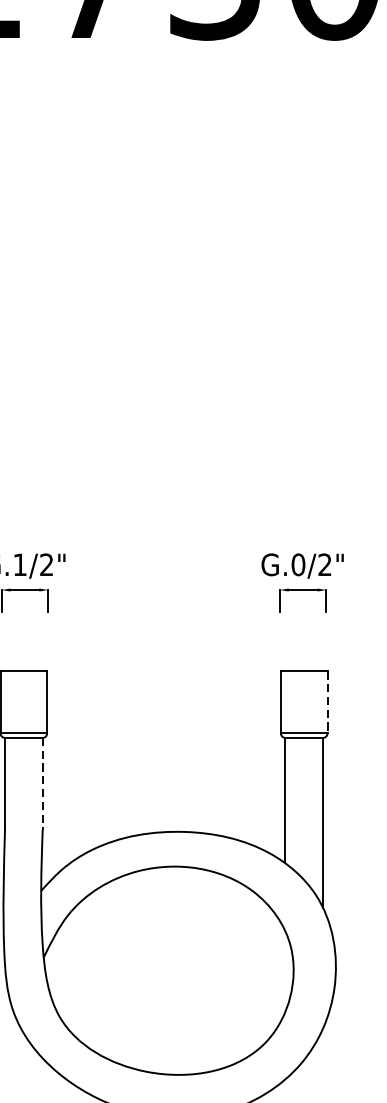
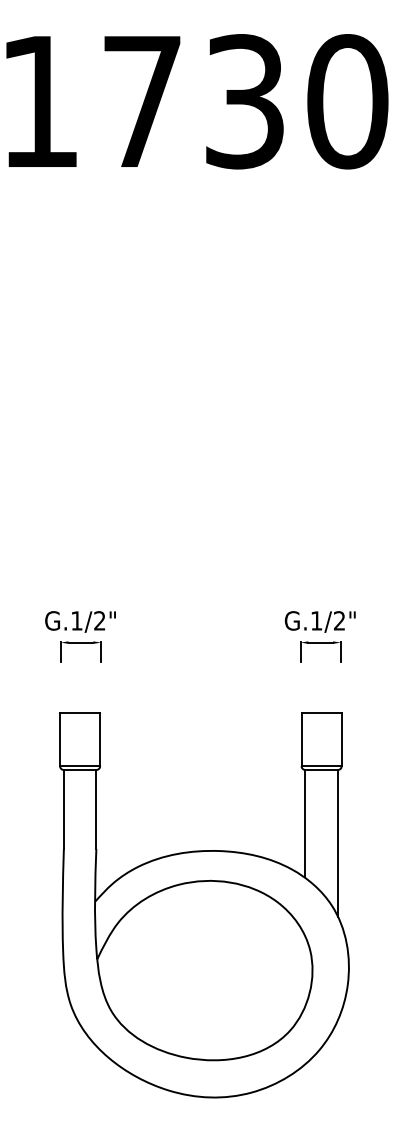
text: (298, 564) -> (316, 620), G.0/2" -> G.1/2"
line: (327, 702) -> (341, 739), dashed -> solid
line: (42, 783) -> (96, 809), dashed -> solid

